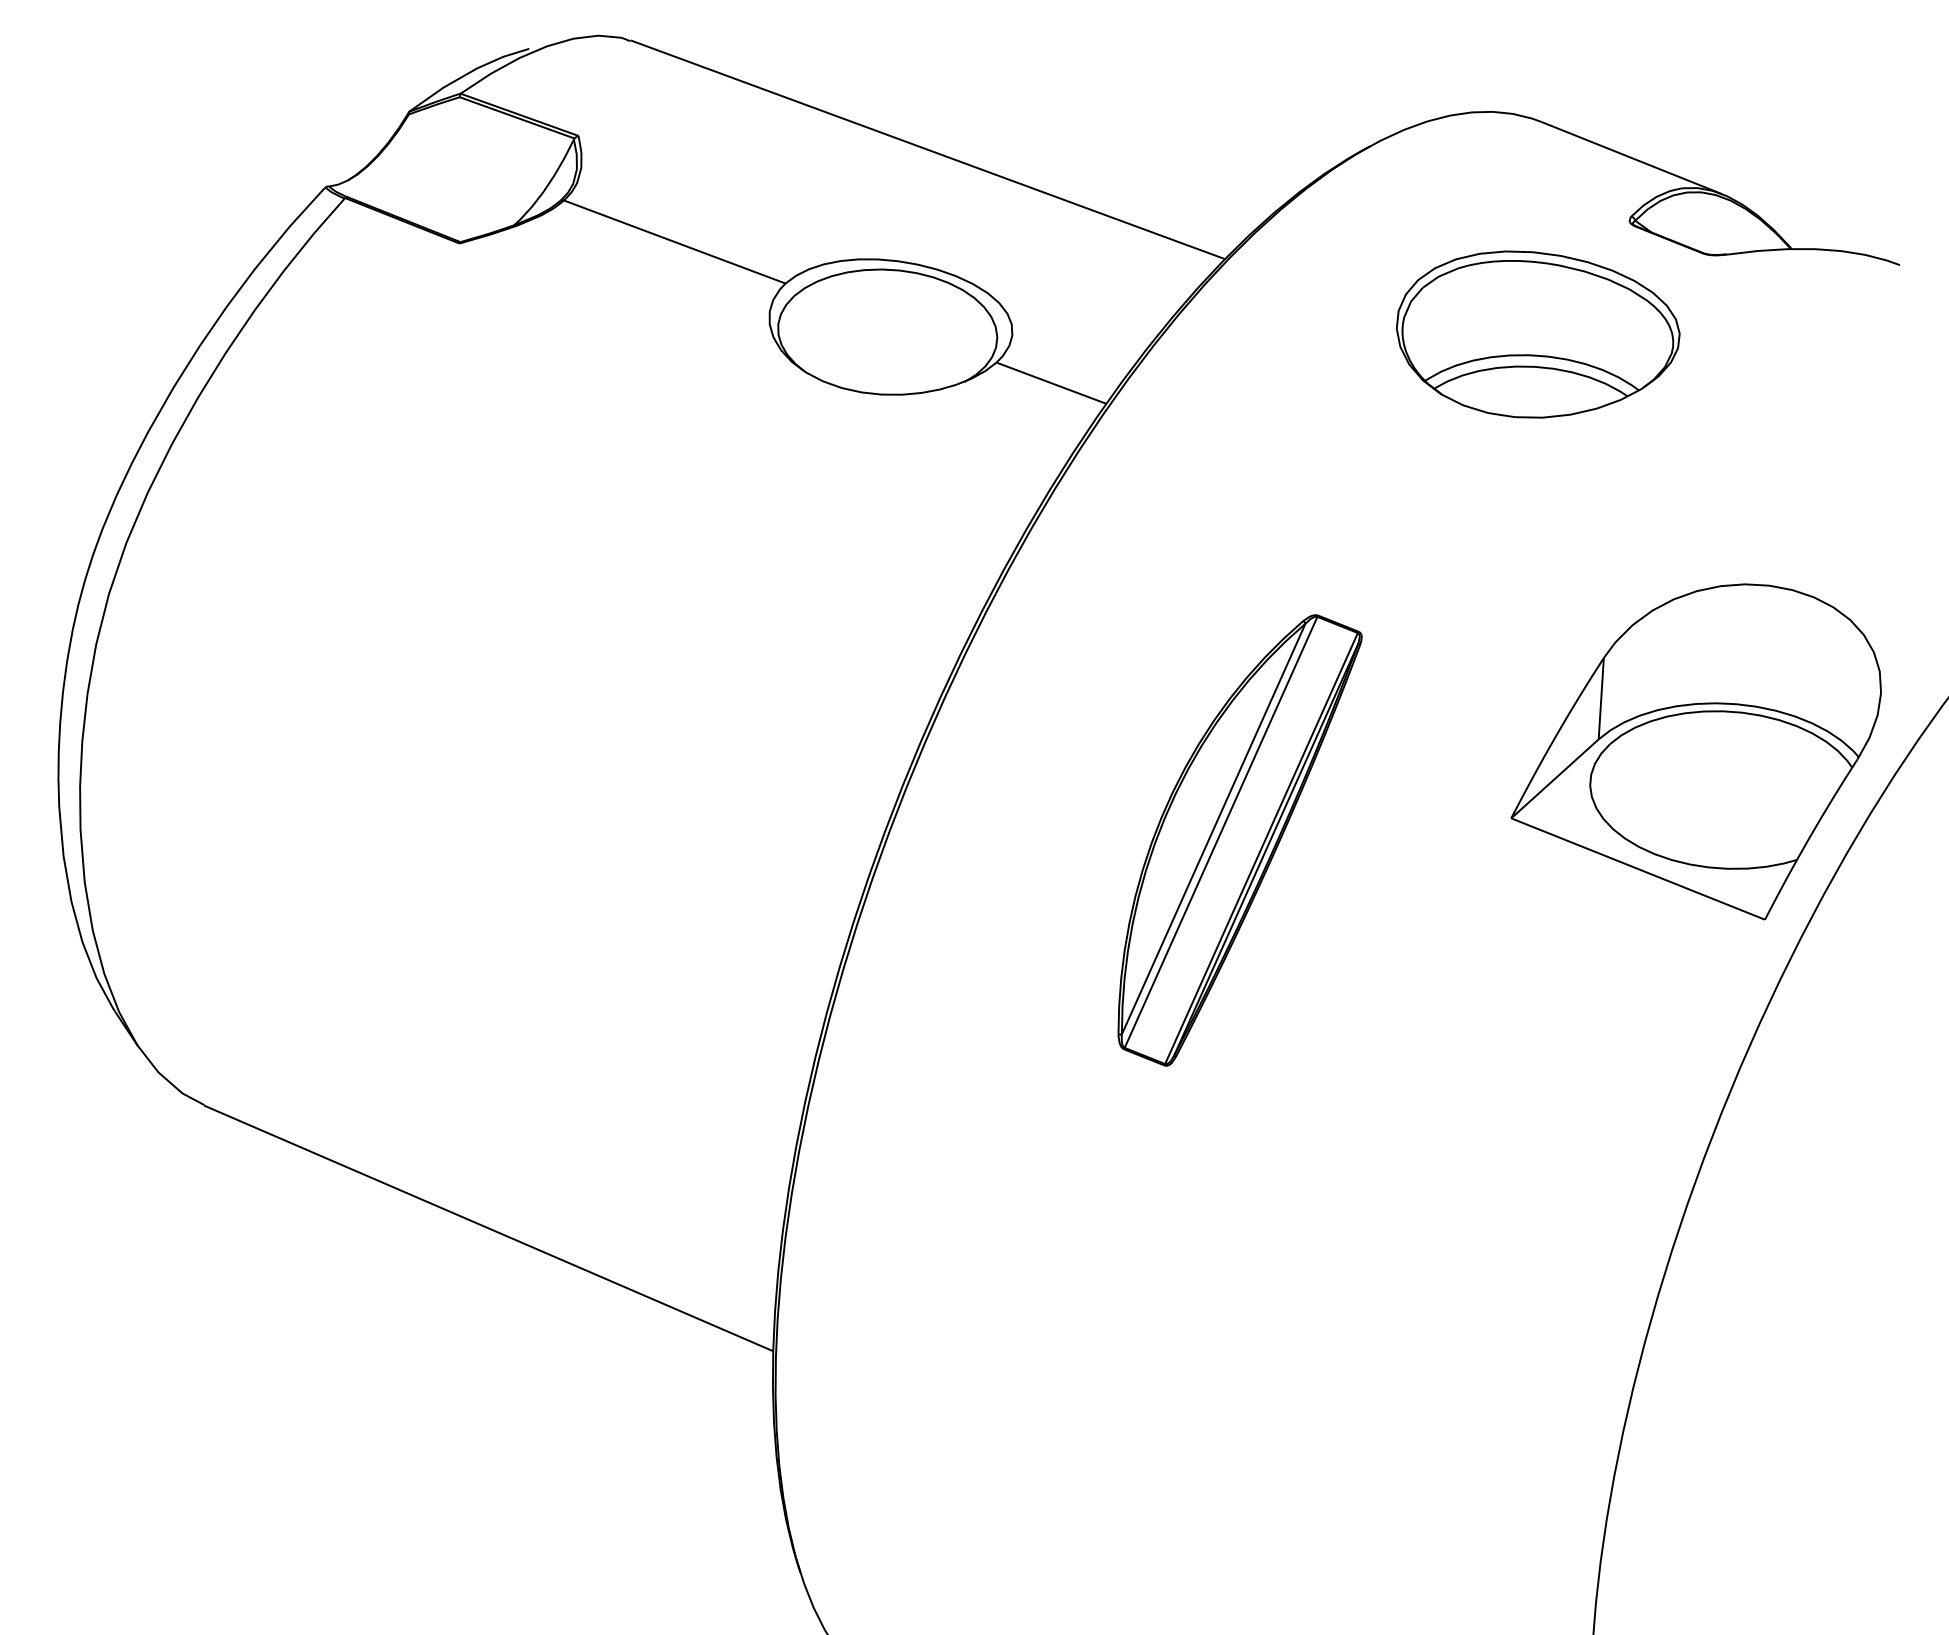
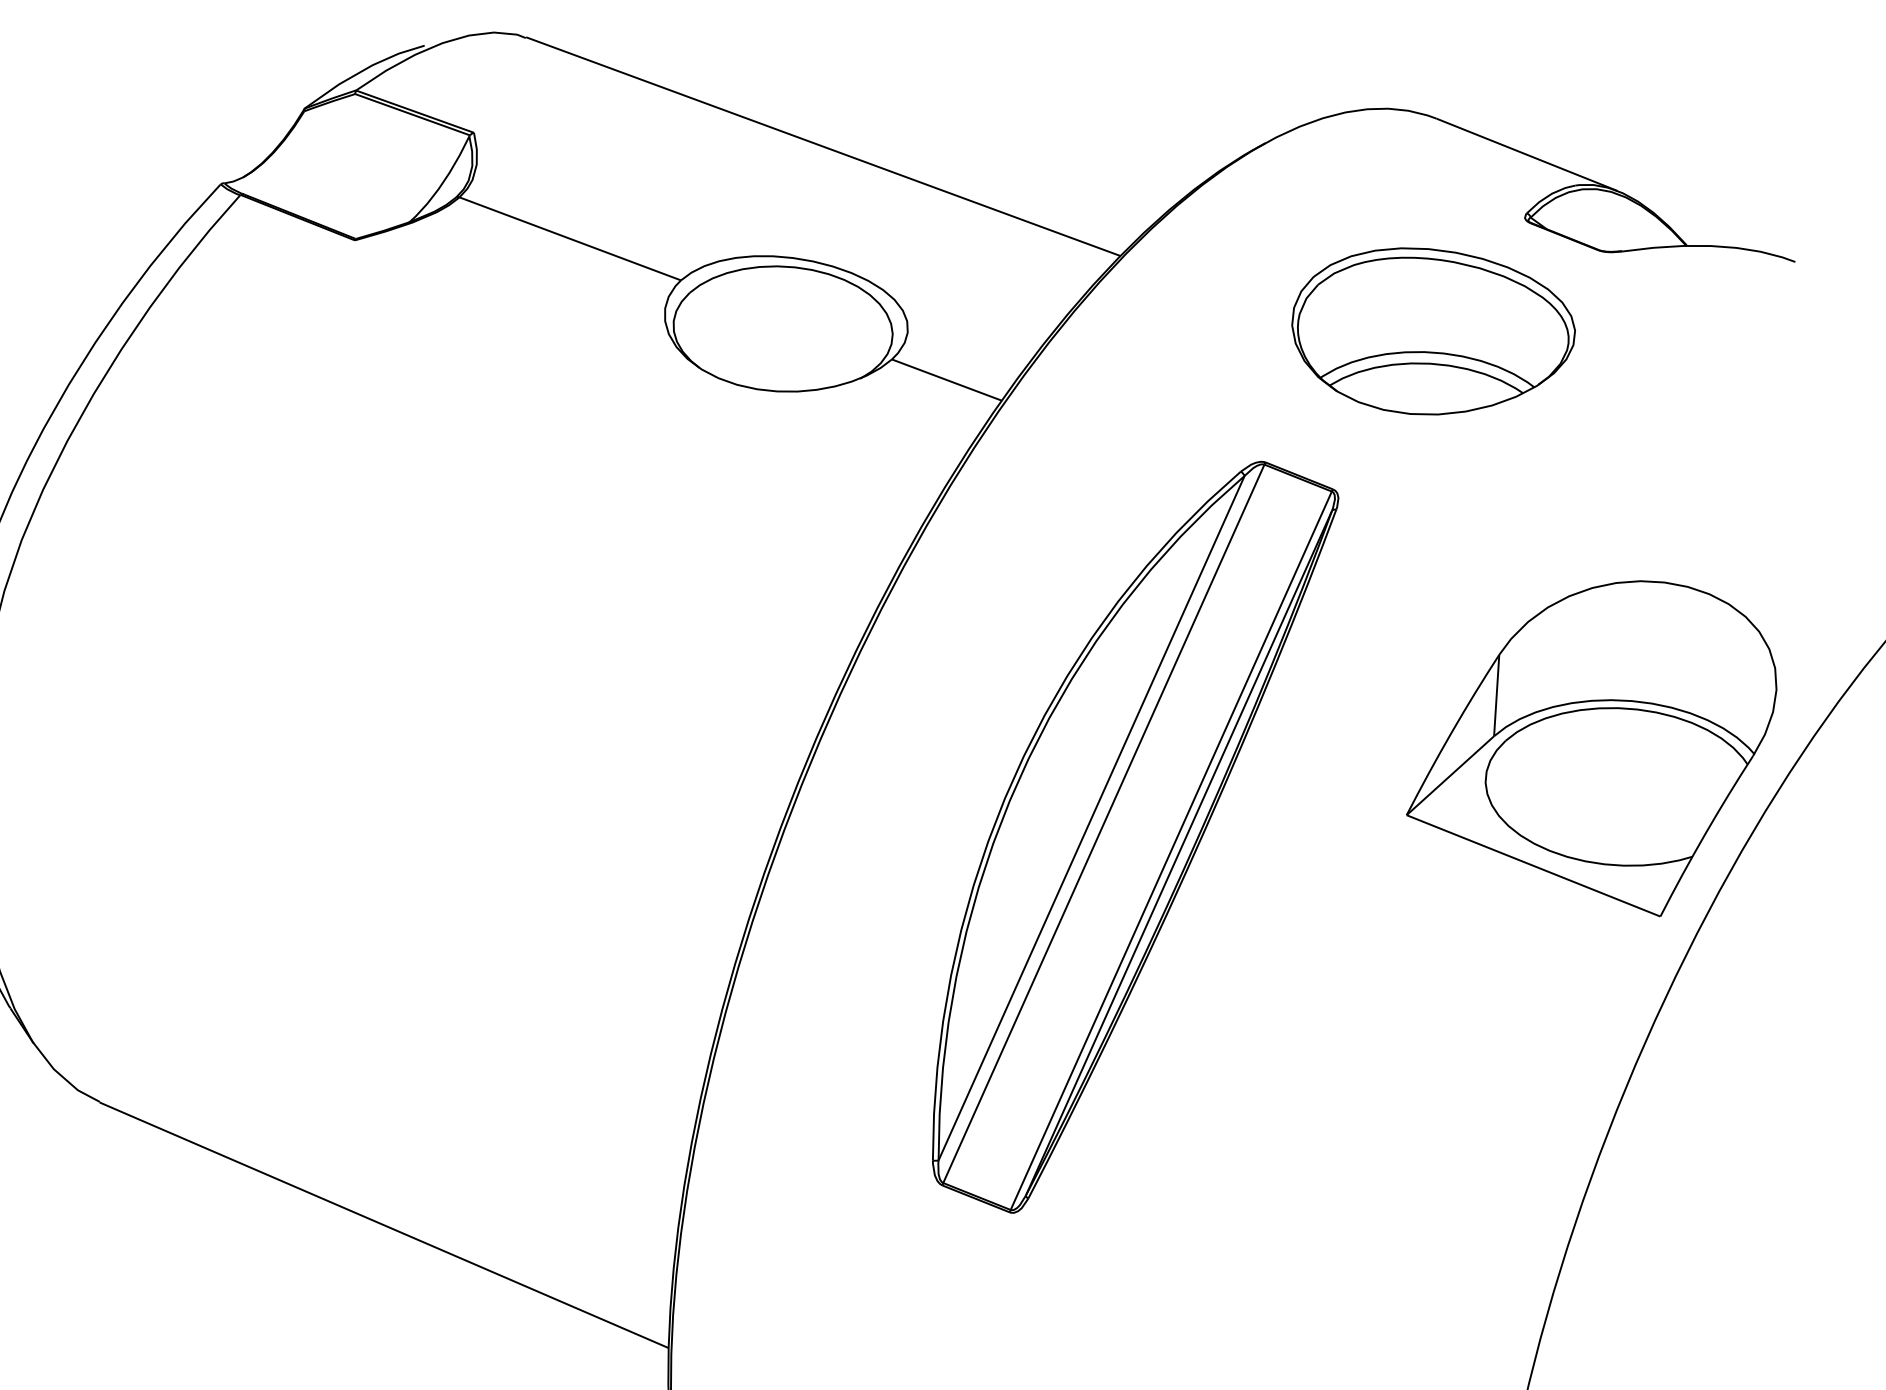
part: (1239, 840) -> (1134, 837), size x1.67

